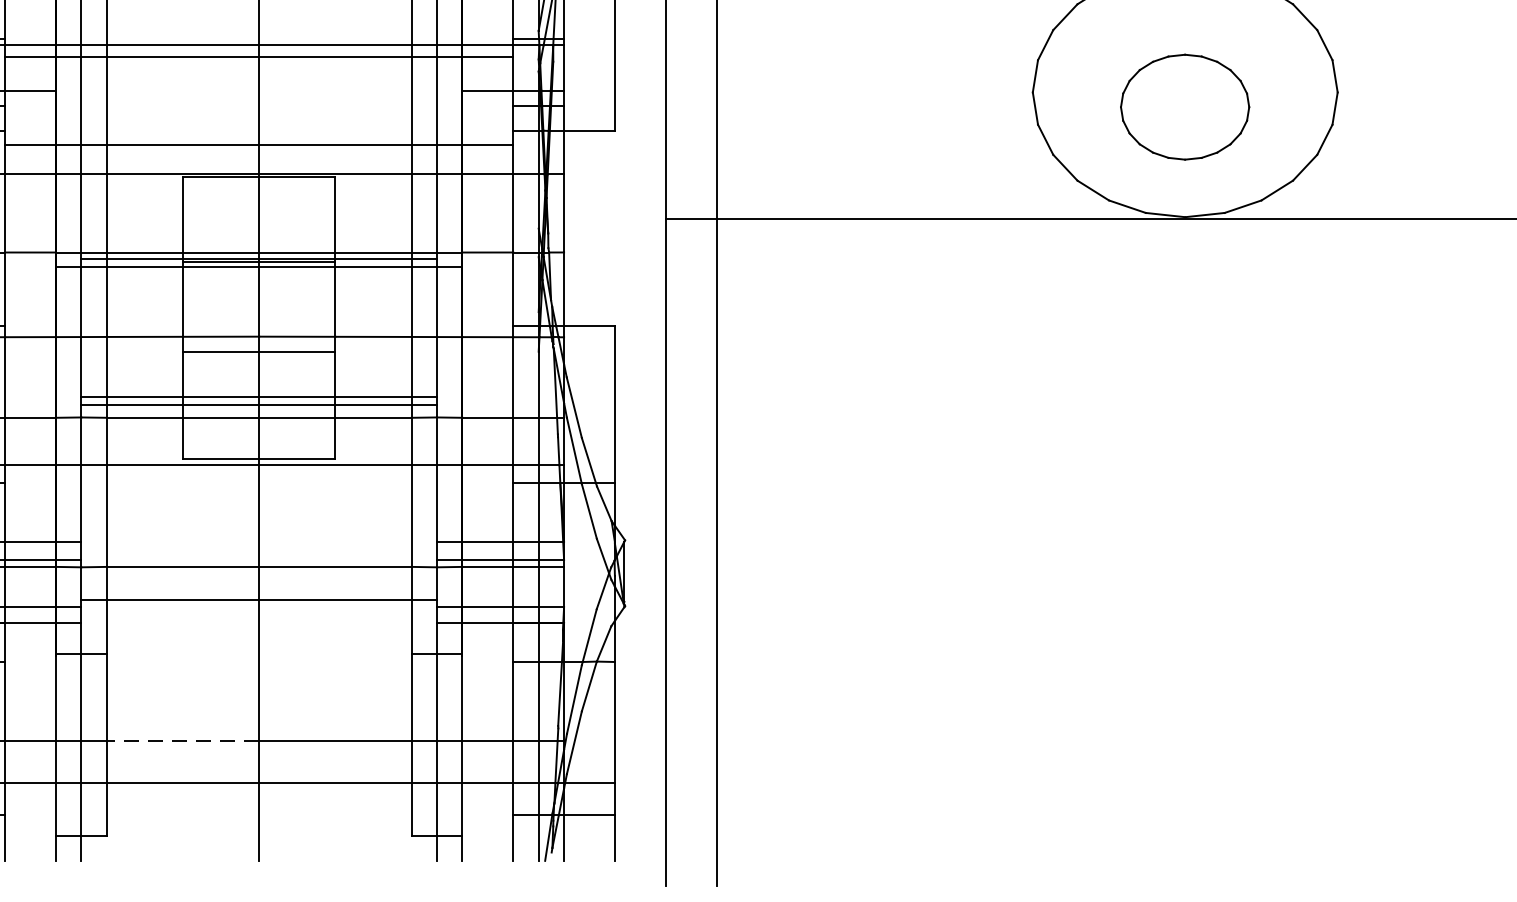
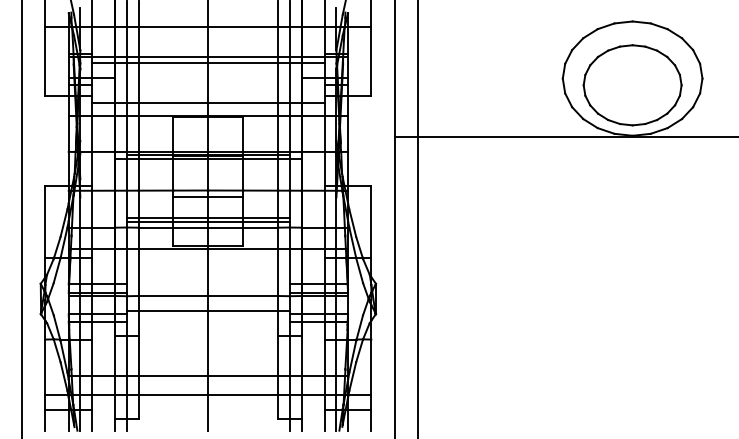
part: (1184, 107) -> (632, 85), size x1.67
line: (183, 740) -> (173, 375), dashed -> solid

